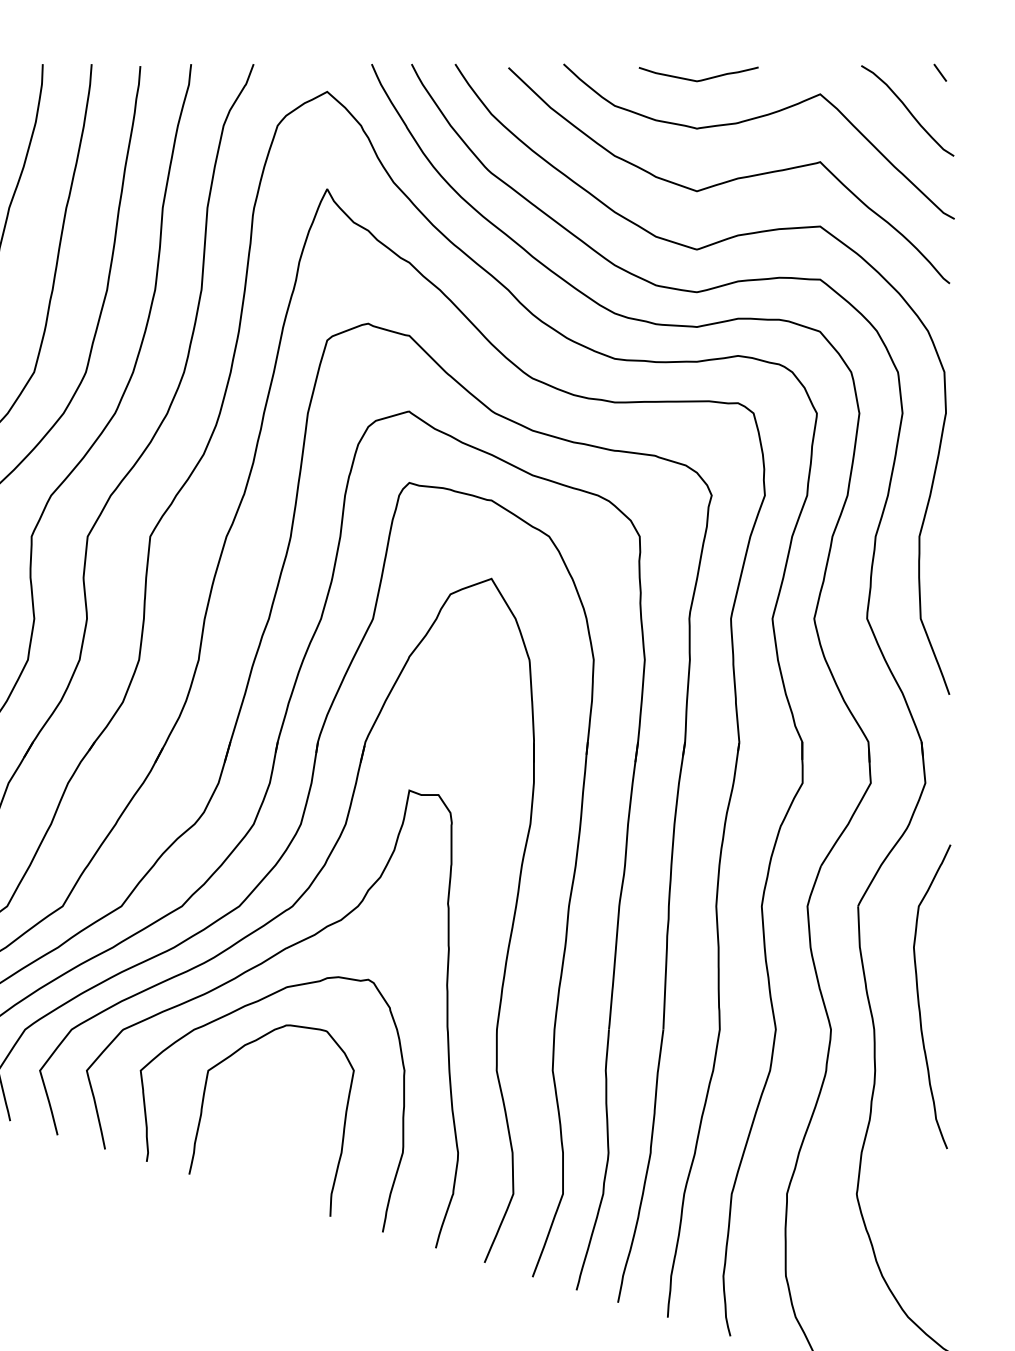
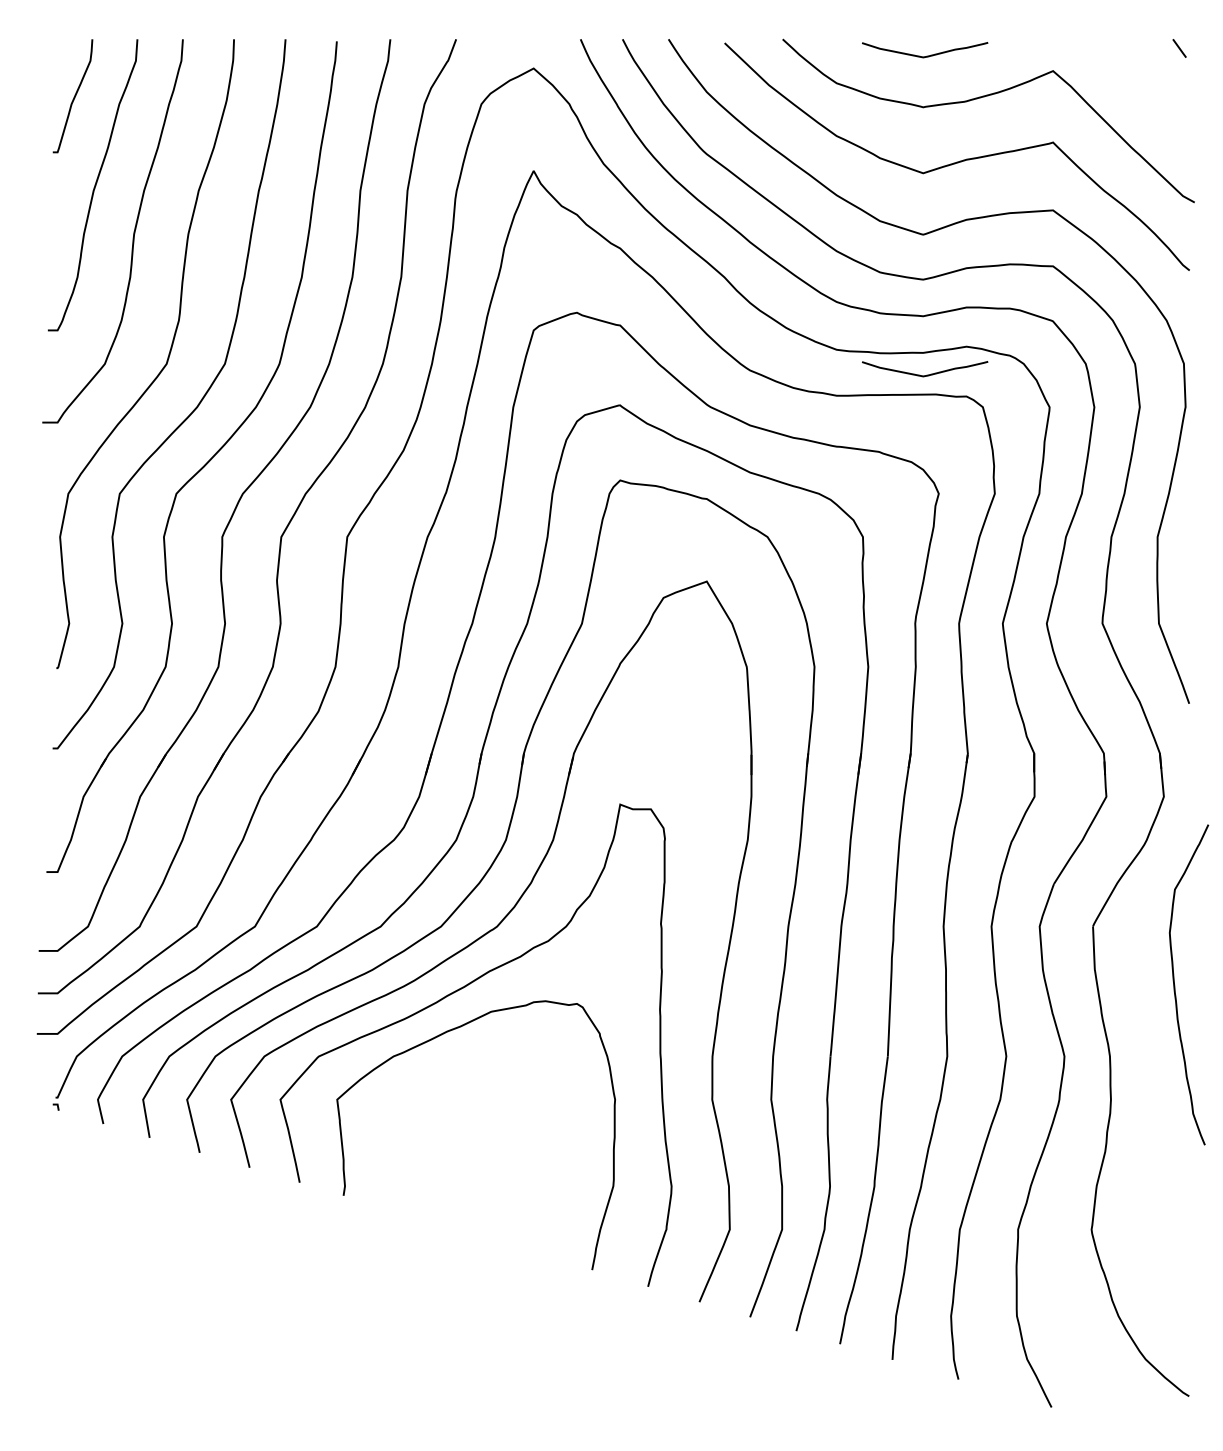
curve: (907, 110) -> (1145, 88), removed
curve: (700, 382) -> (926, 374), added
curve: (919, 997) -> (1175, 985), moved
curve: (202, 1111) -> (402, 1142), removed

